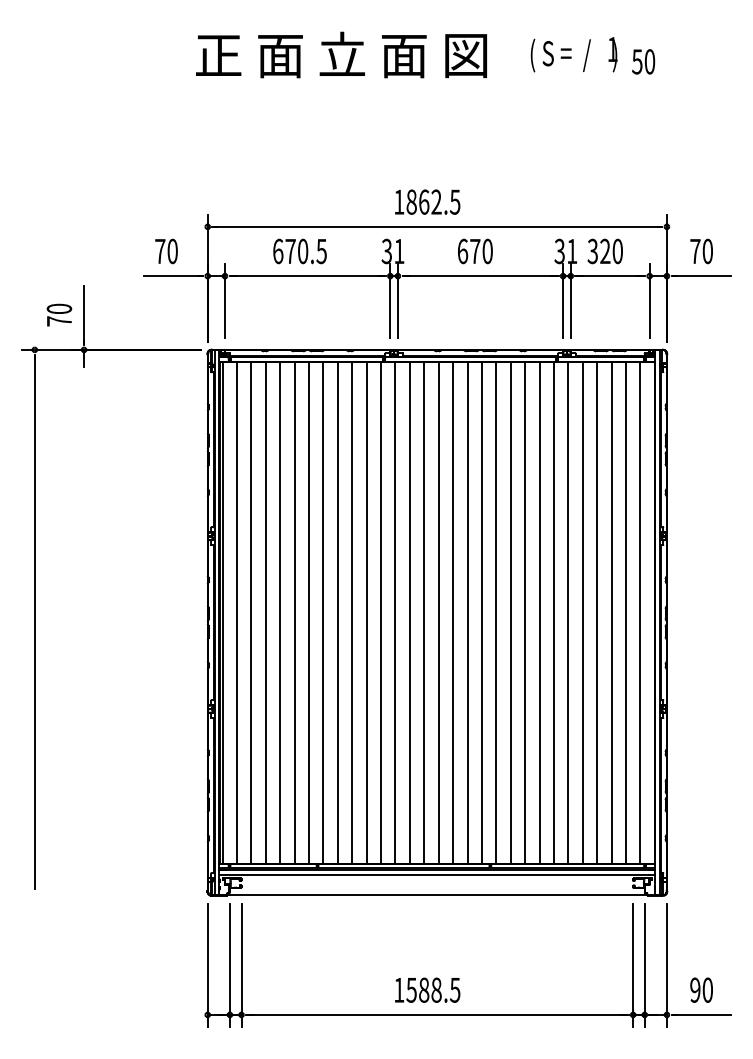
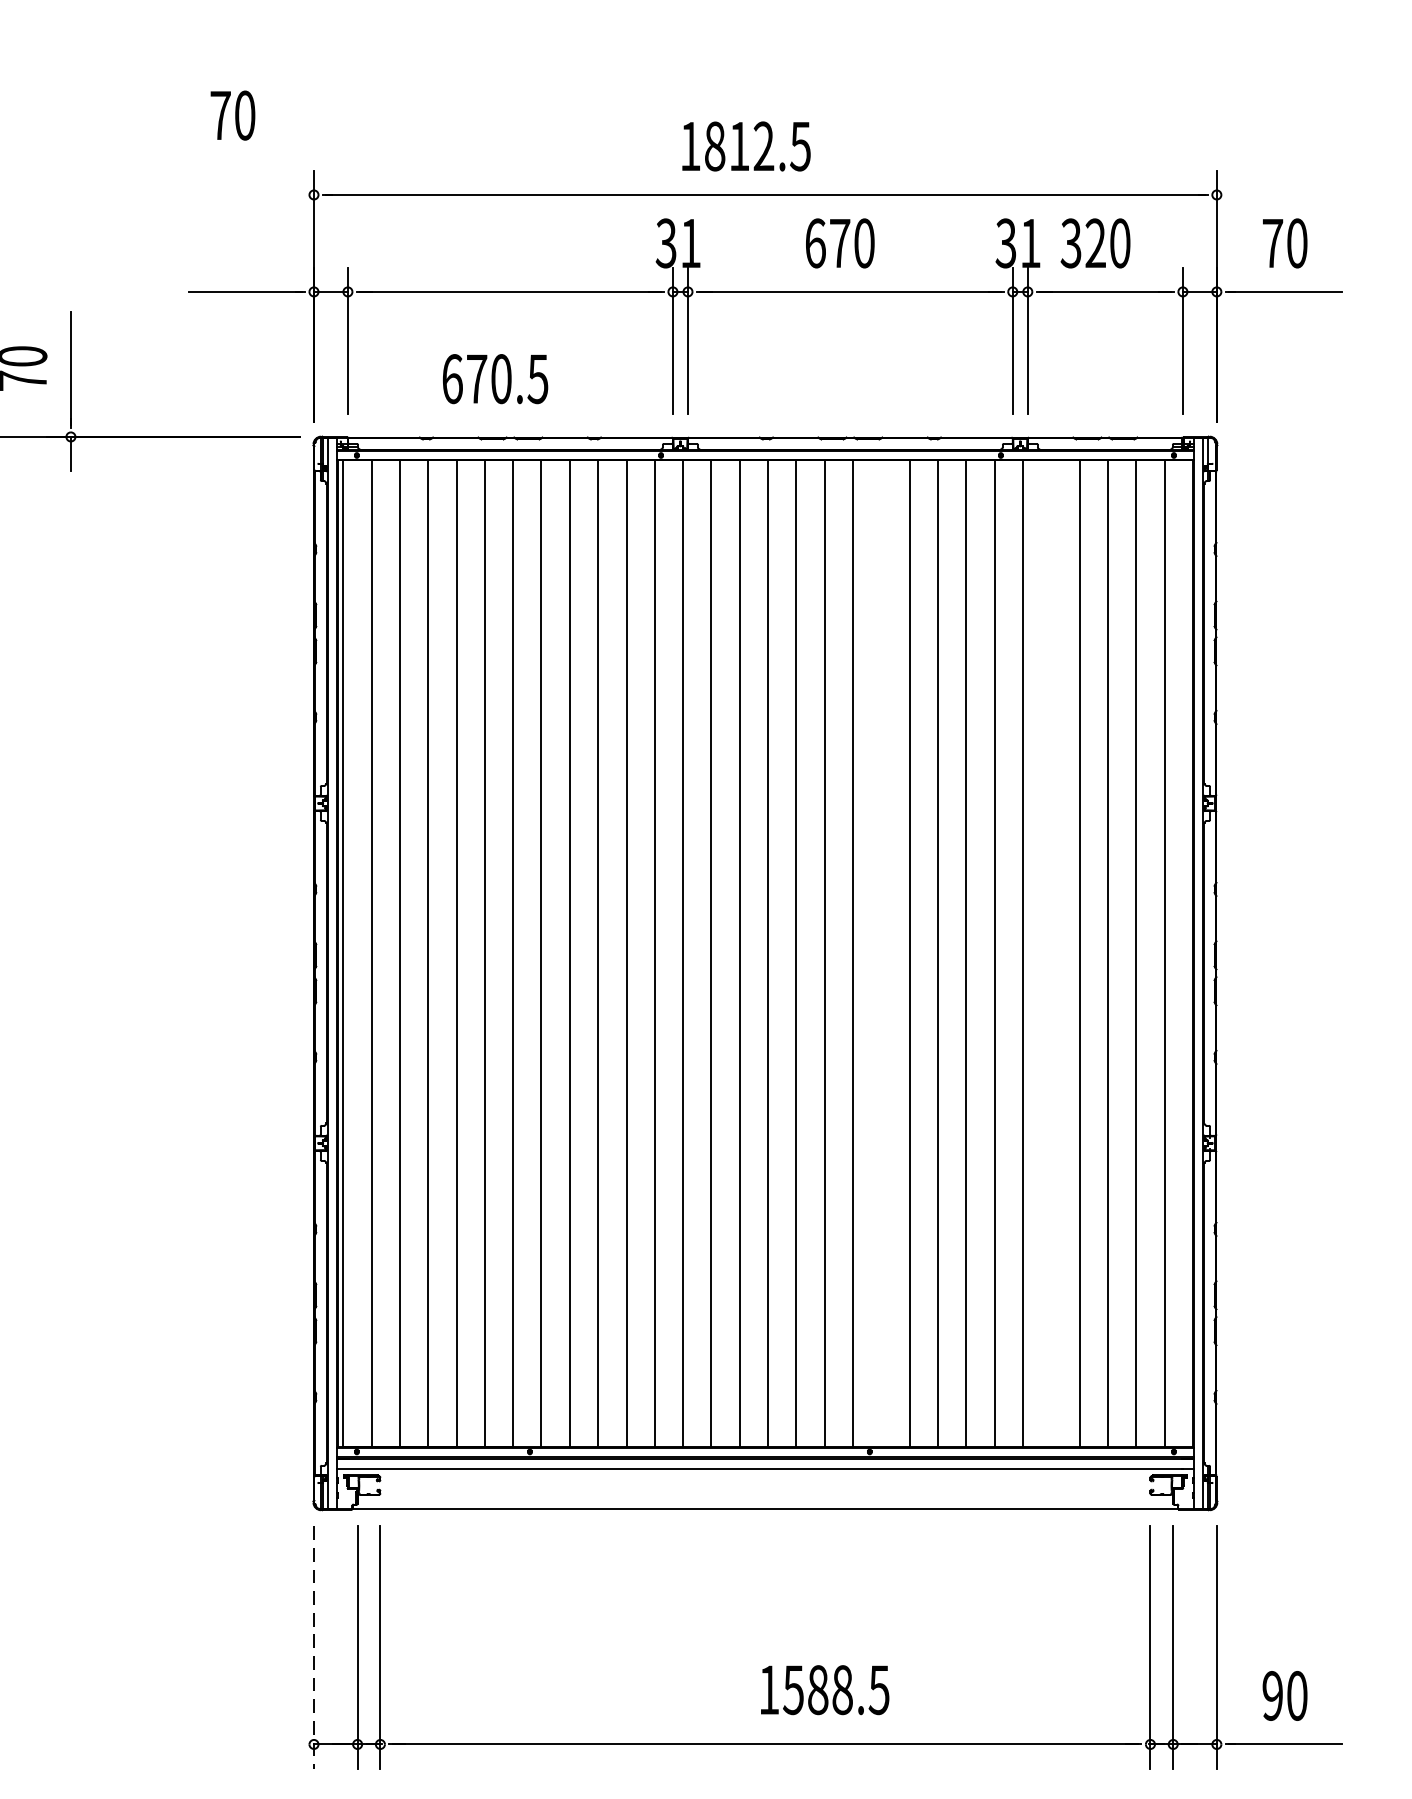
text: (424, 201) -> (740, 145), 1862.5 -> 1812.5
text: (166, 251) -> (232, 115), moved
text: (299, 251) -> (494, 379), moved
line: (496, 612) -> (881, 953), removed
line: (582, 612) -> (1050, 953), removed
line: (207, 965) -> (313, 1647), solid -> dashed
text: (427, 989) -> (824, 1688), moved

